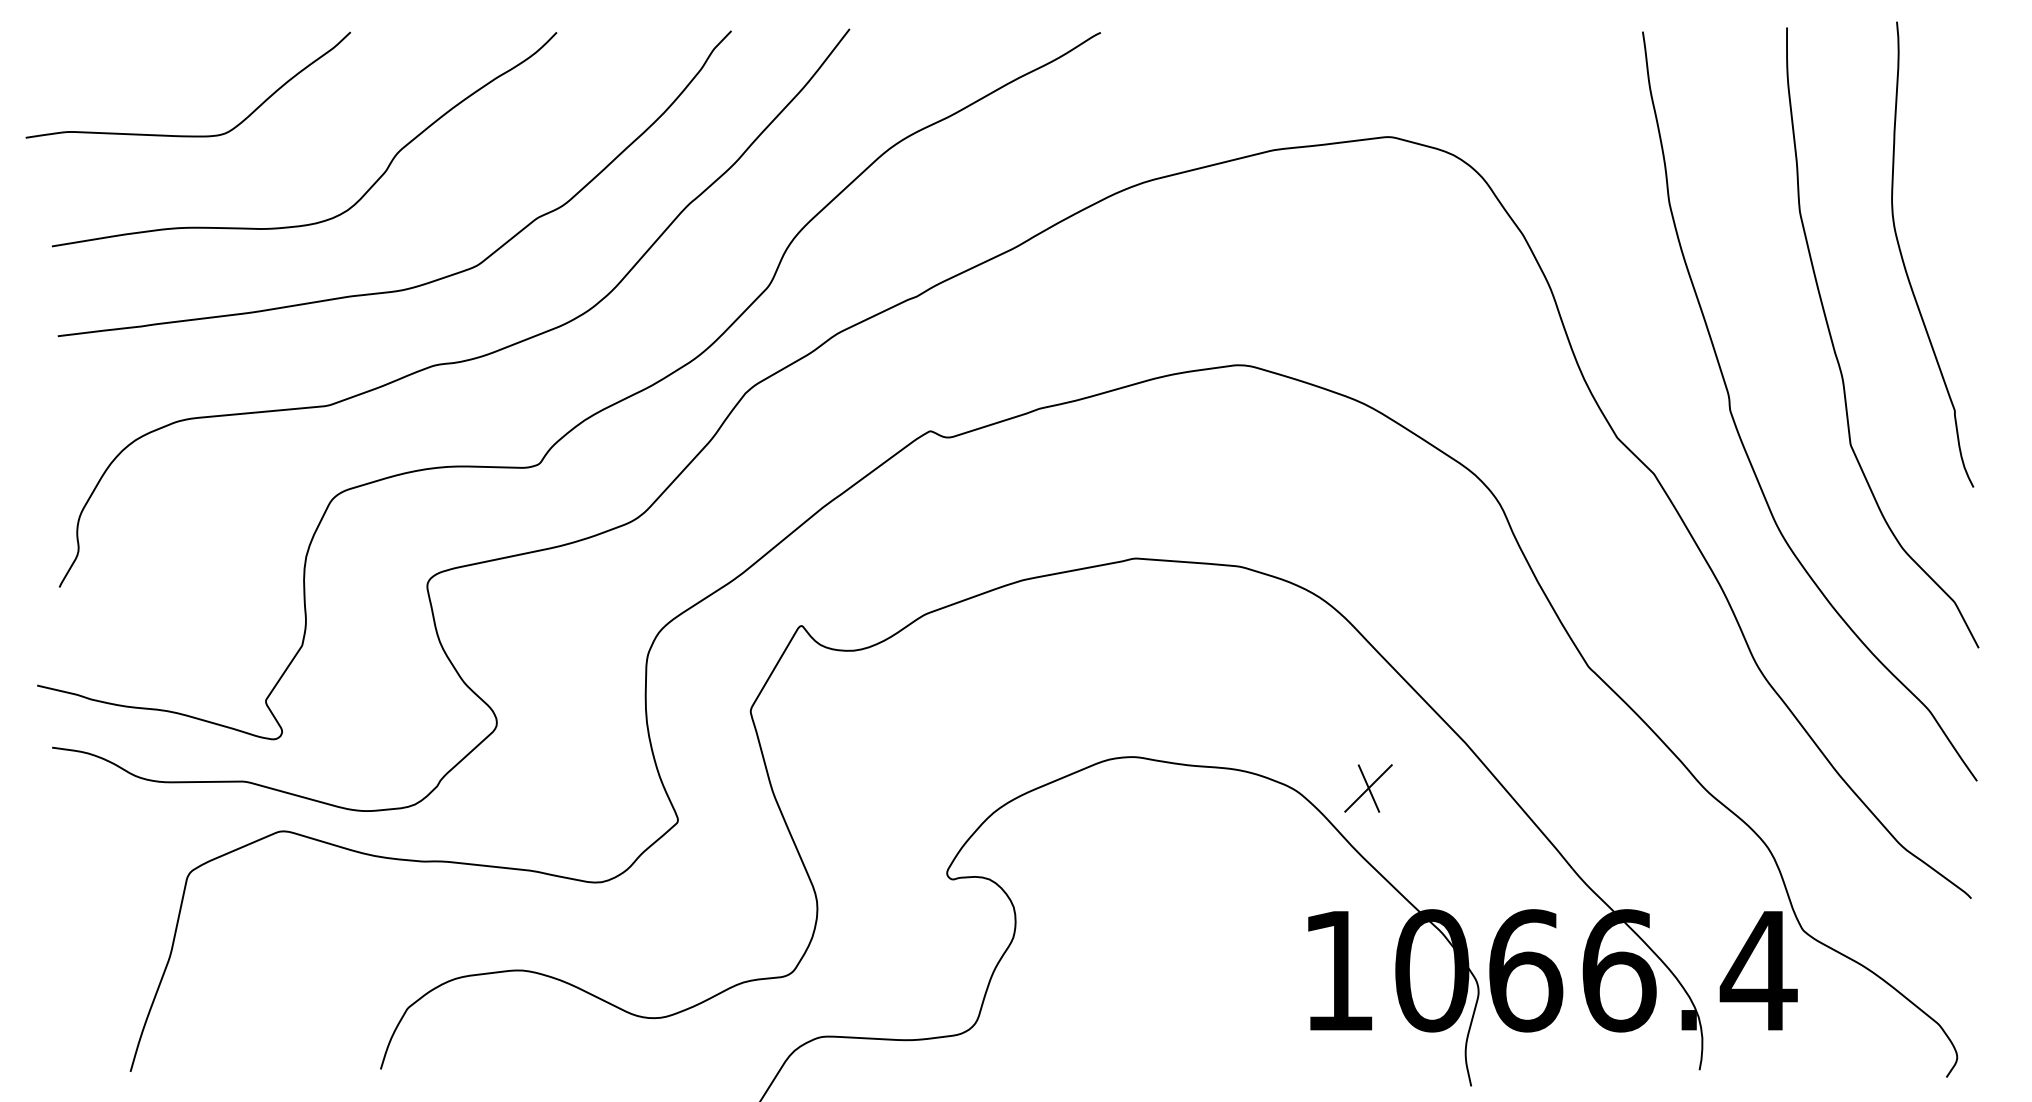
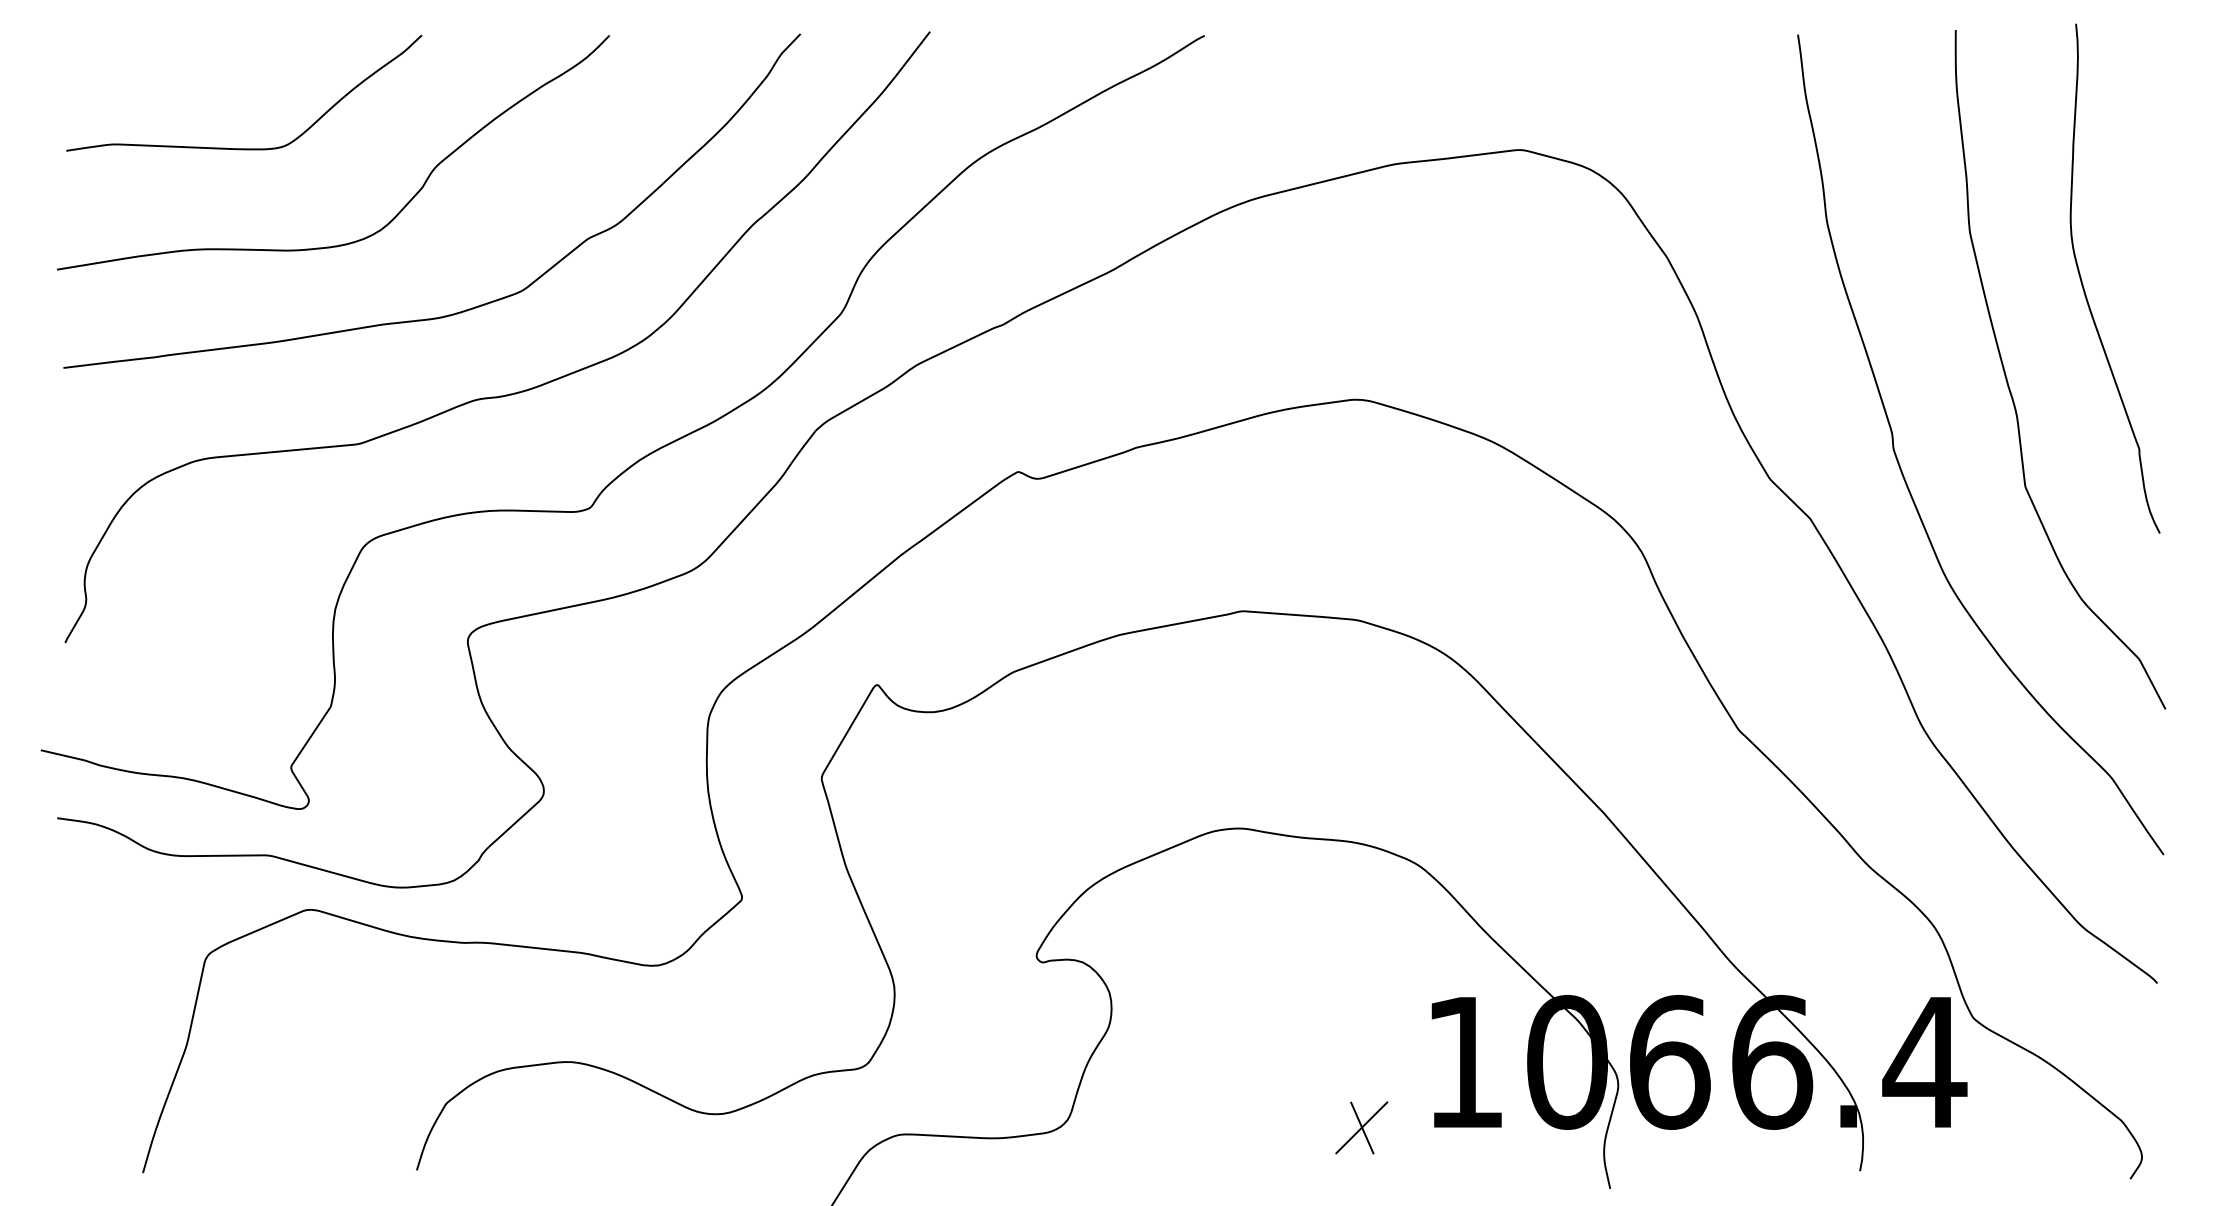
curve: (188, 135) -> (244, 148), moved
part: (1368, 788) -> (1361, 1127), moved

